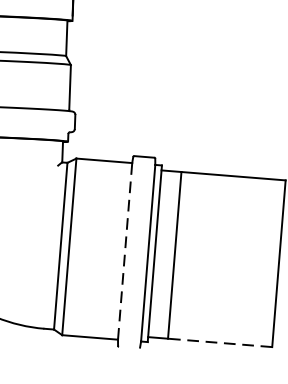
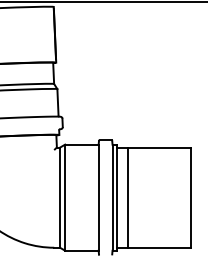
line: (124, 251) -> (98, 197), dashed -> solid
line: (219, 342) -> (159, 247), dashed -> solid

